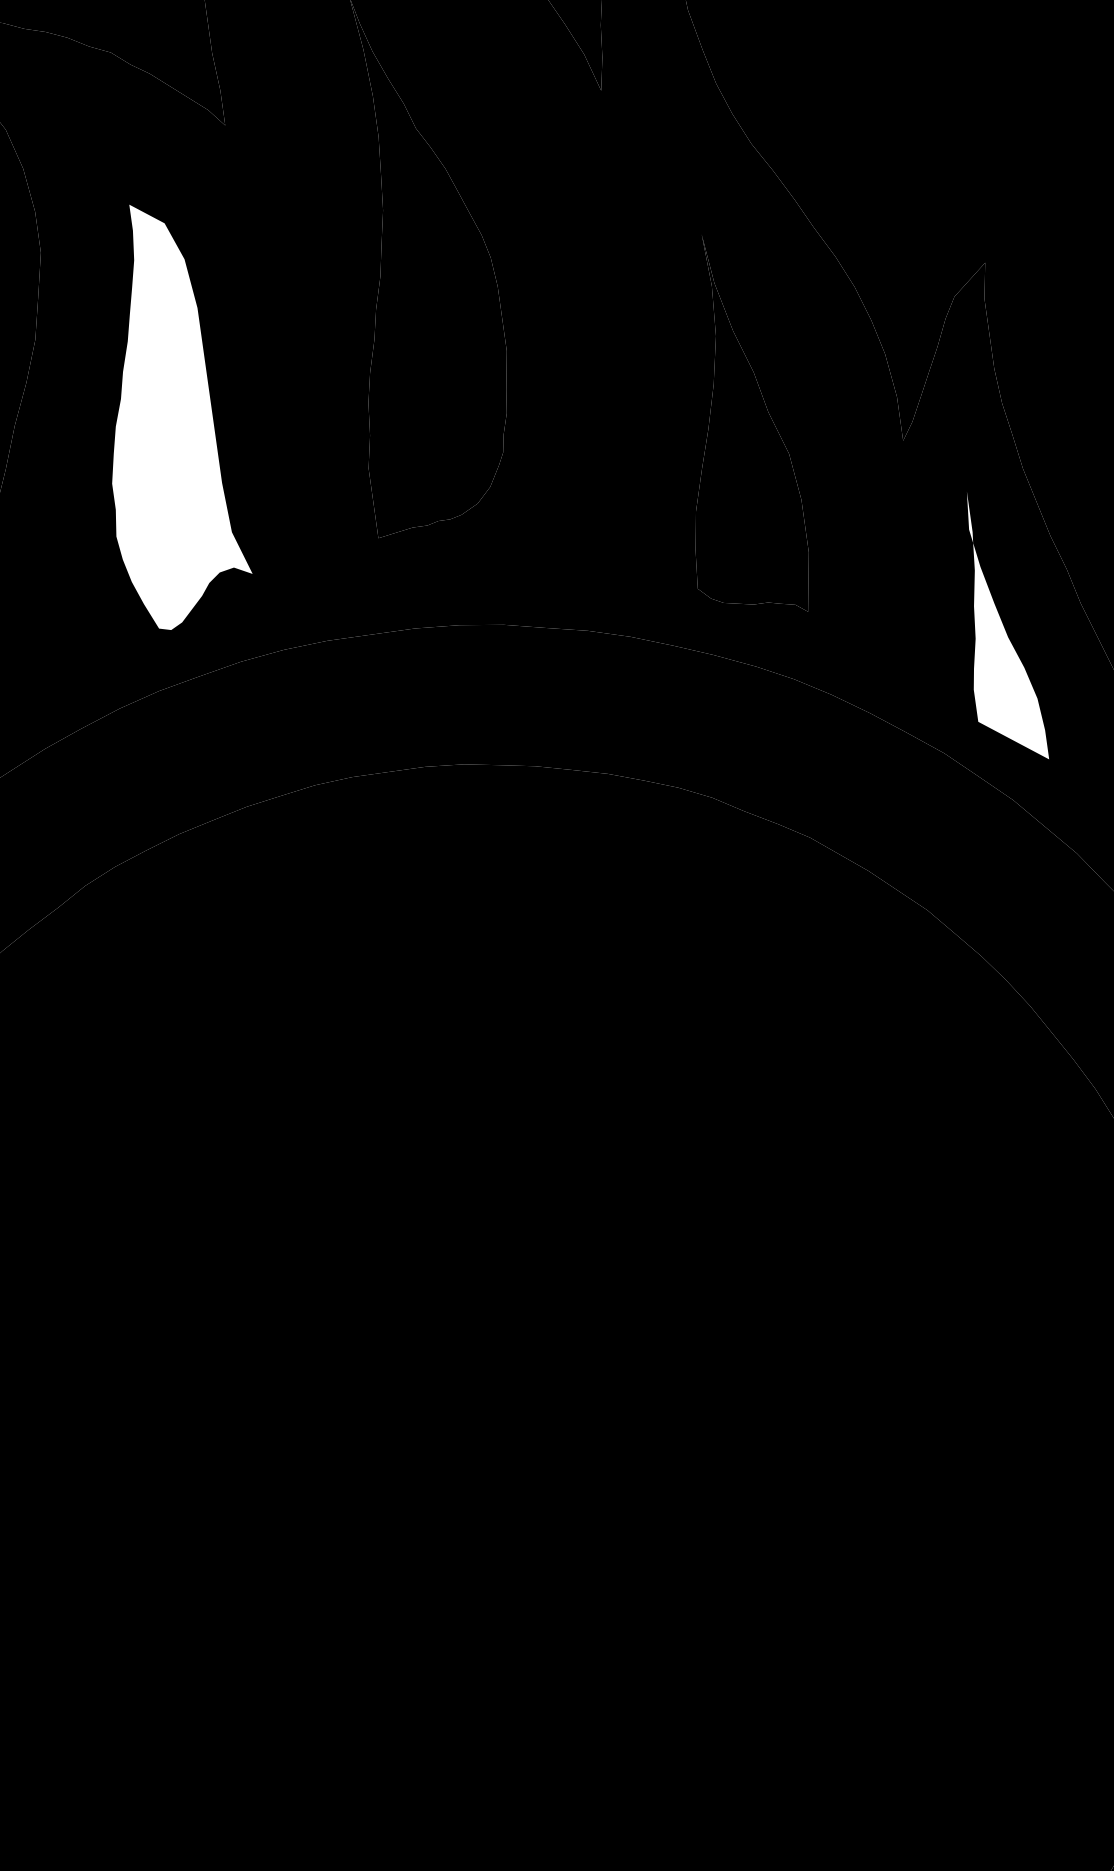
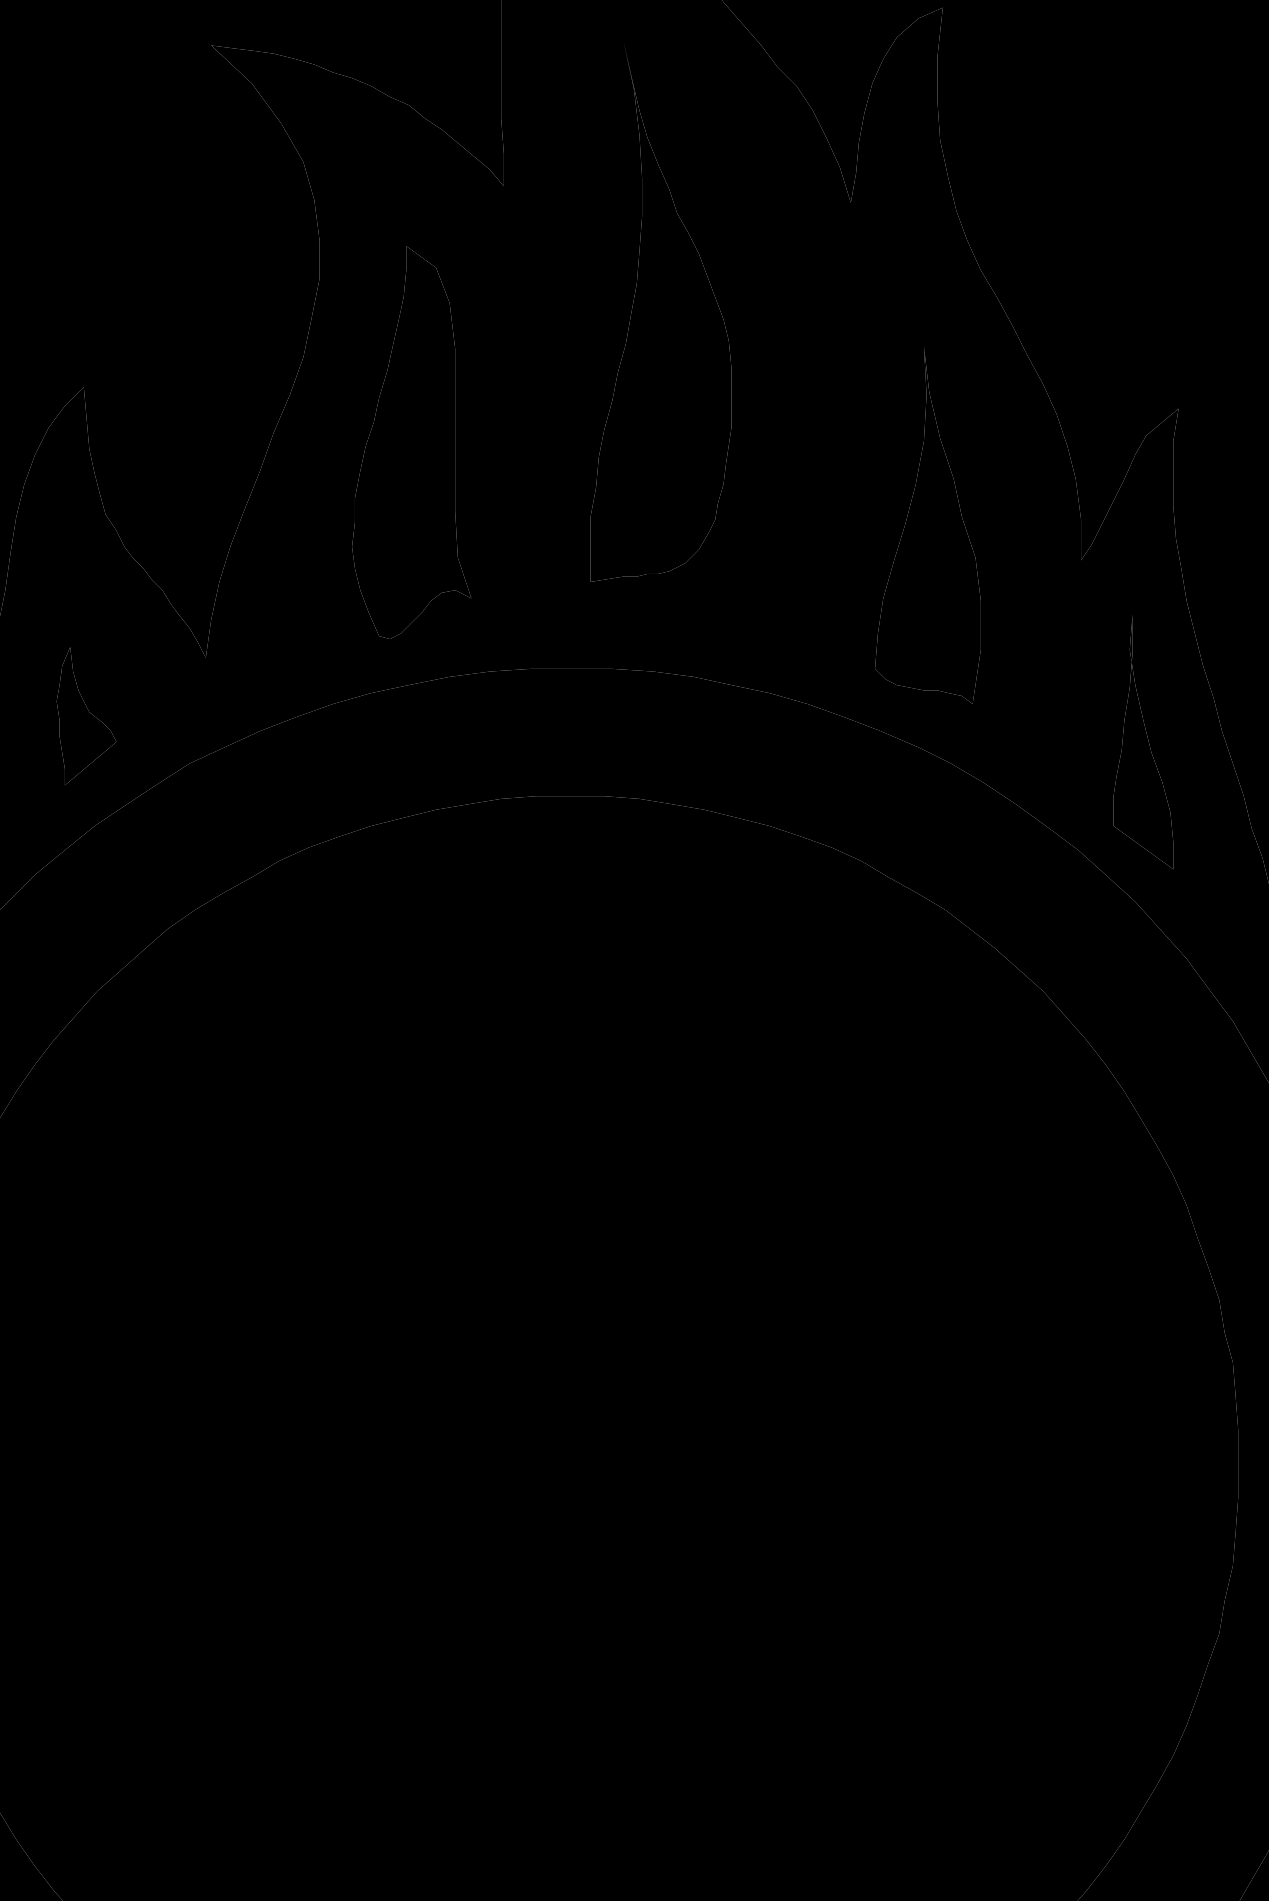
fill: (164, 415) -> (411, 442), added
fill: (997, 626) -> (1143, 741), added

